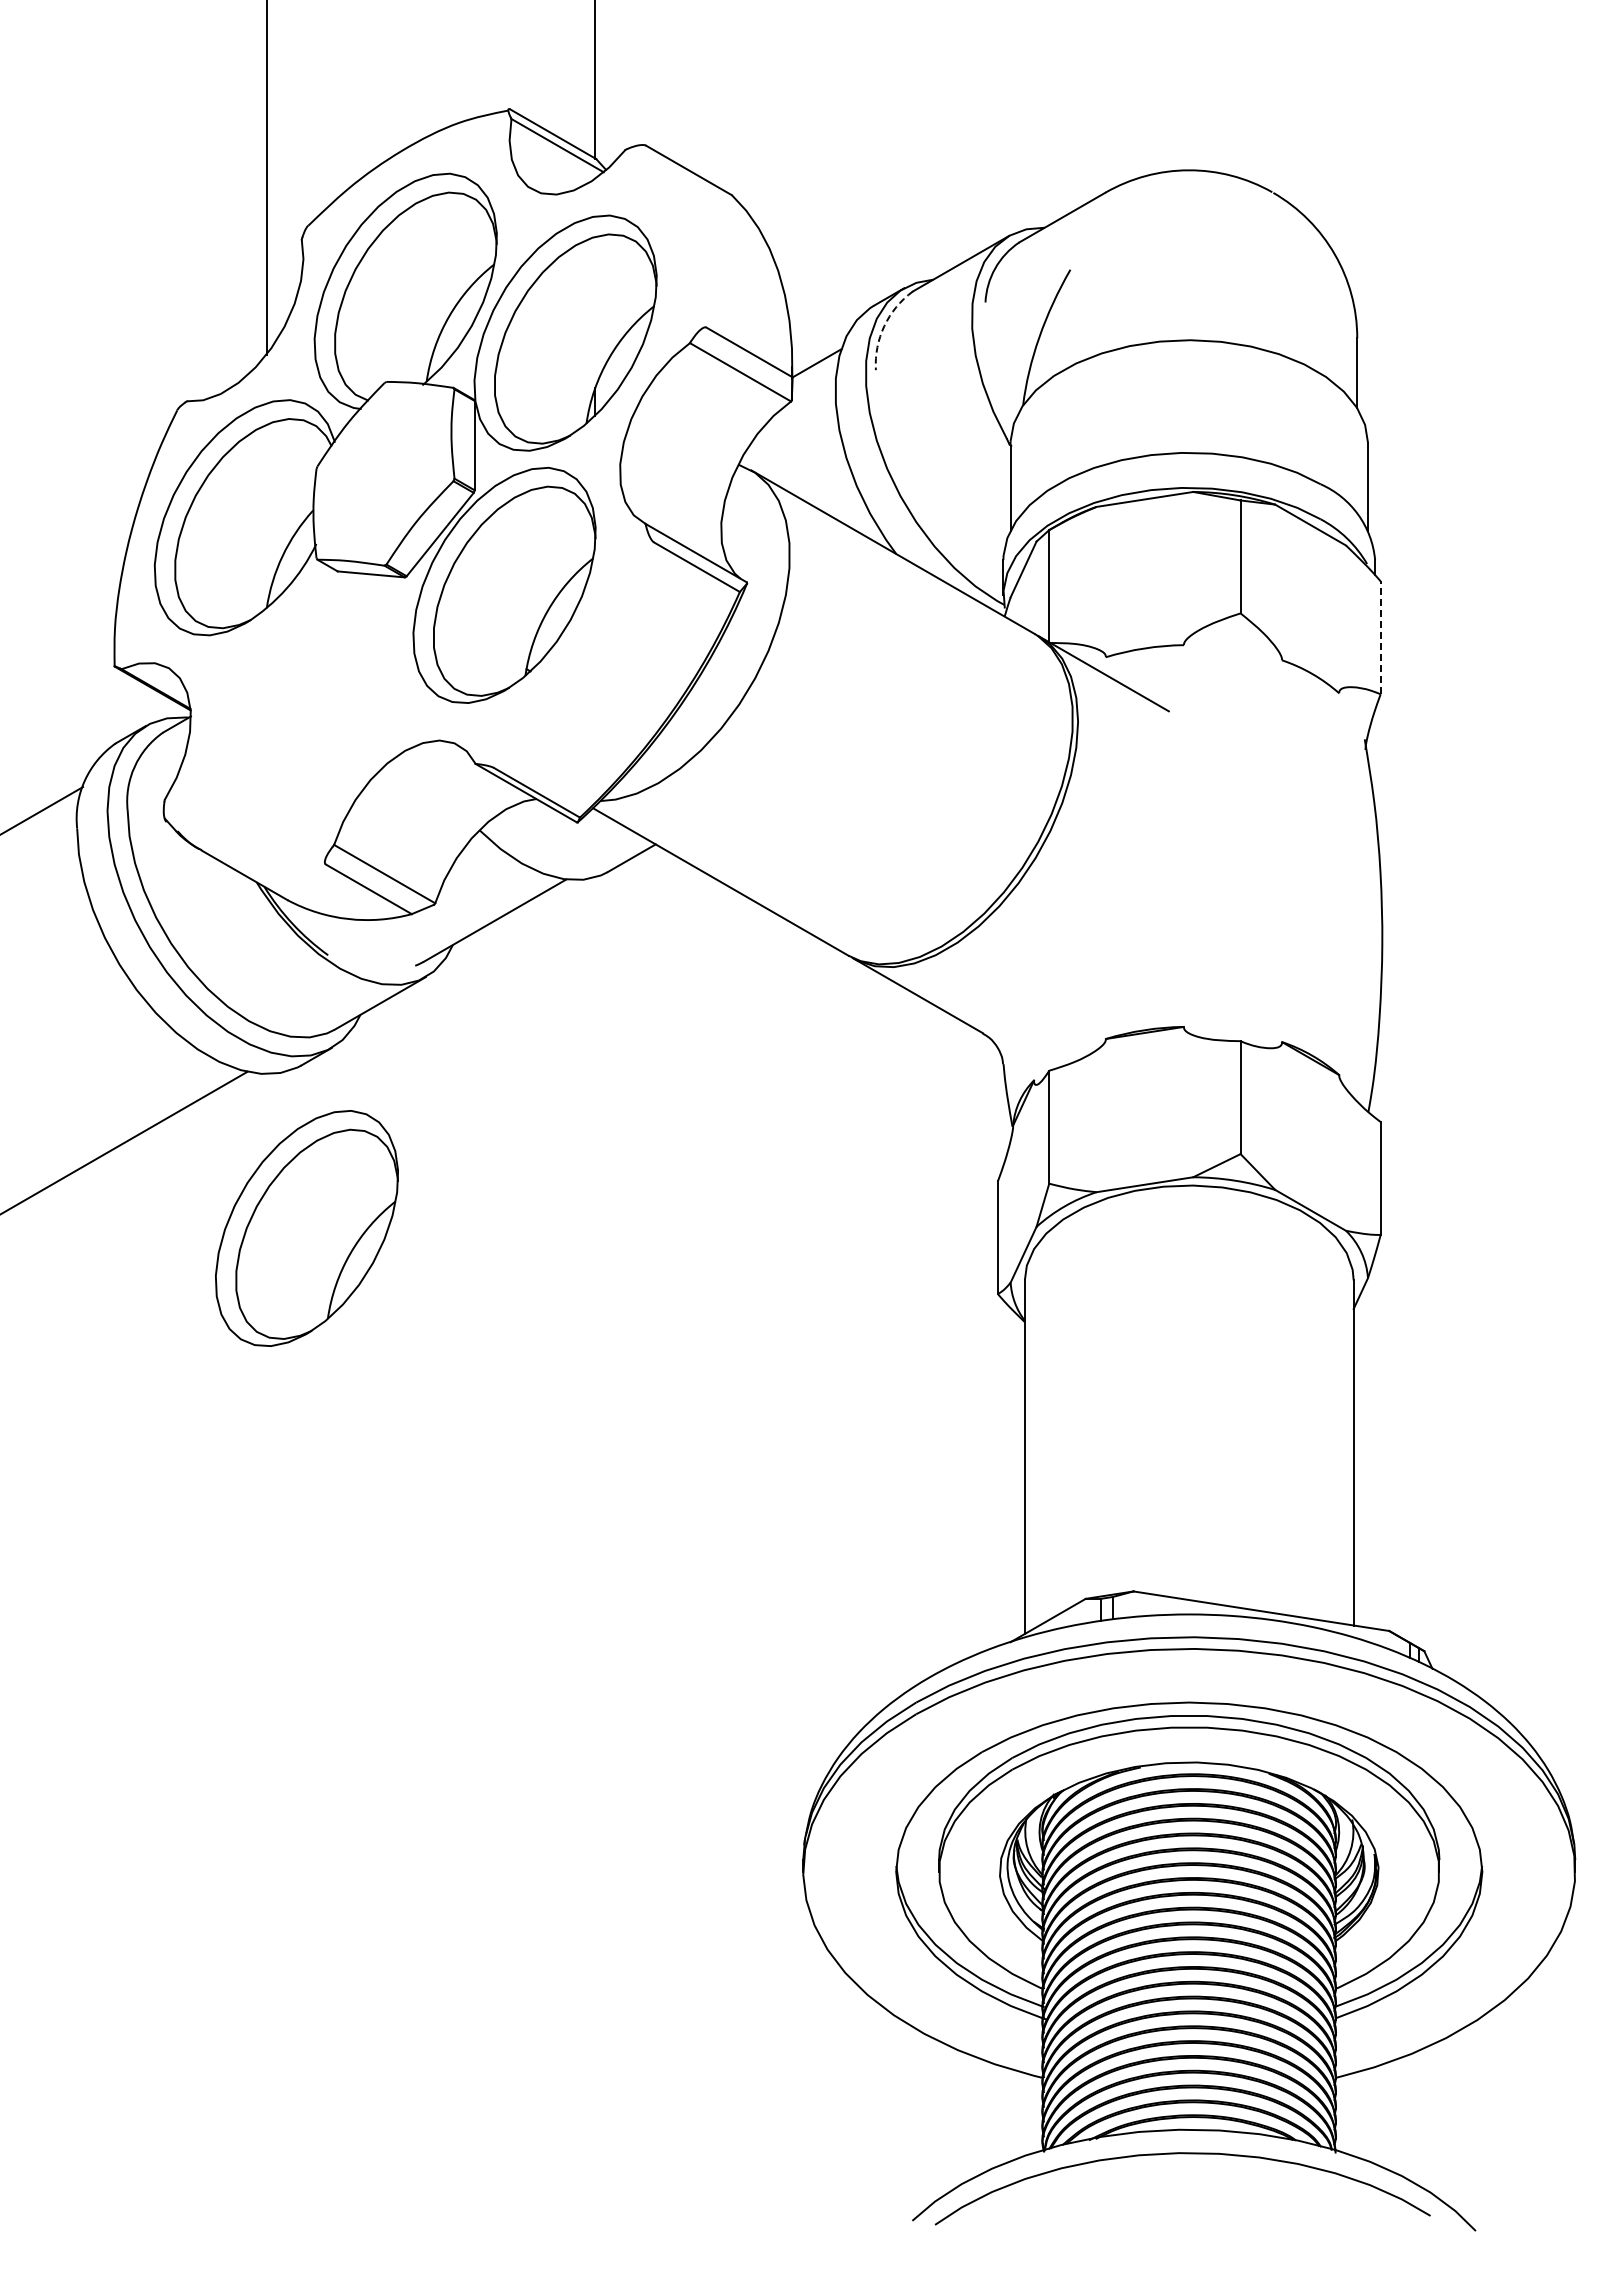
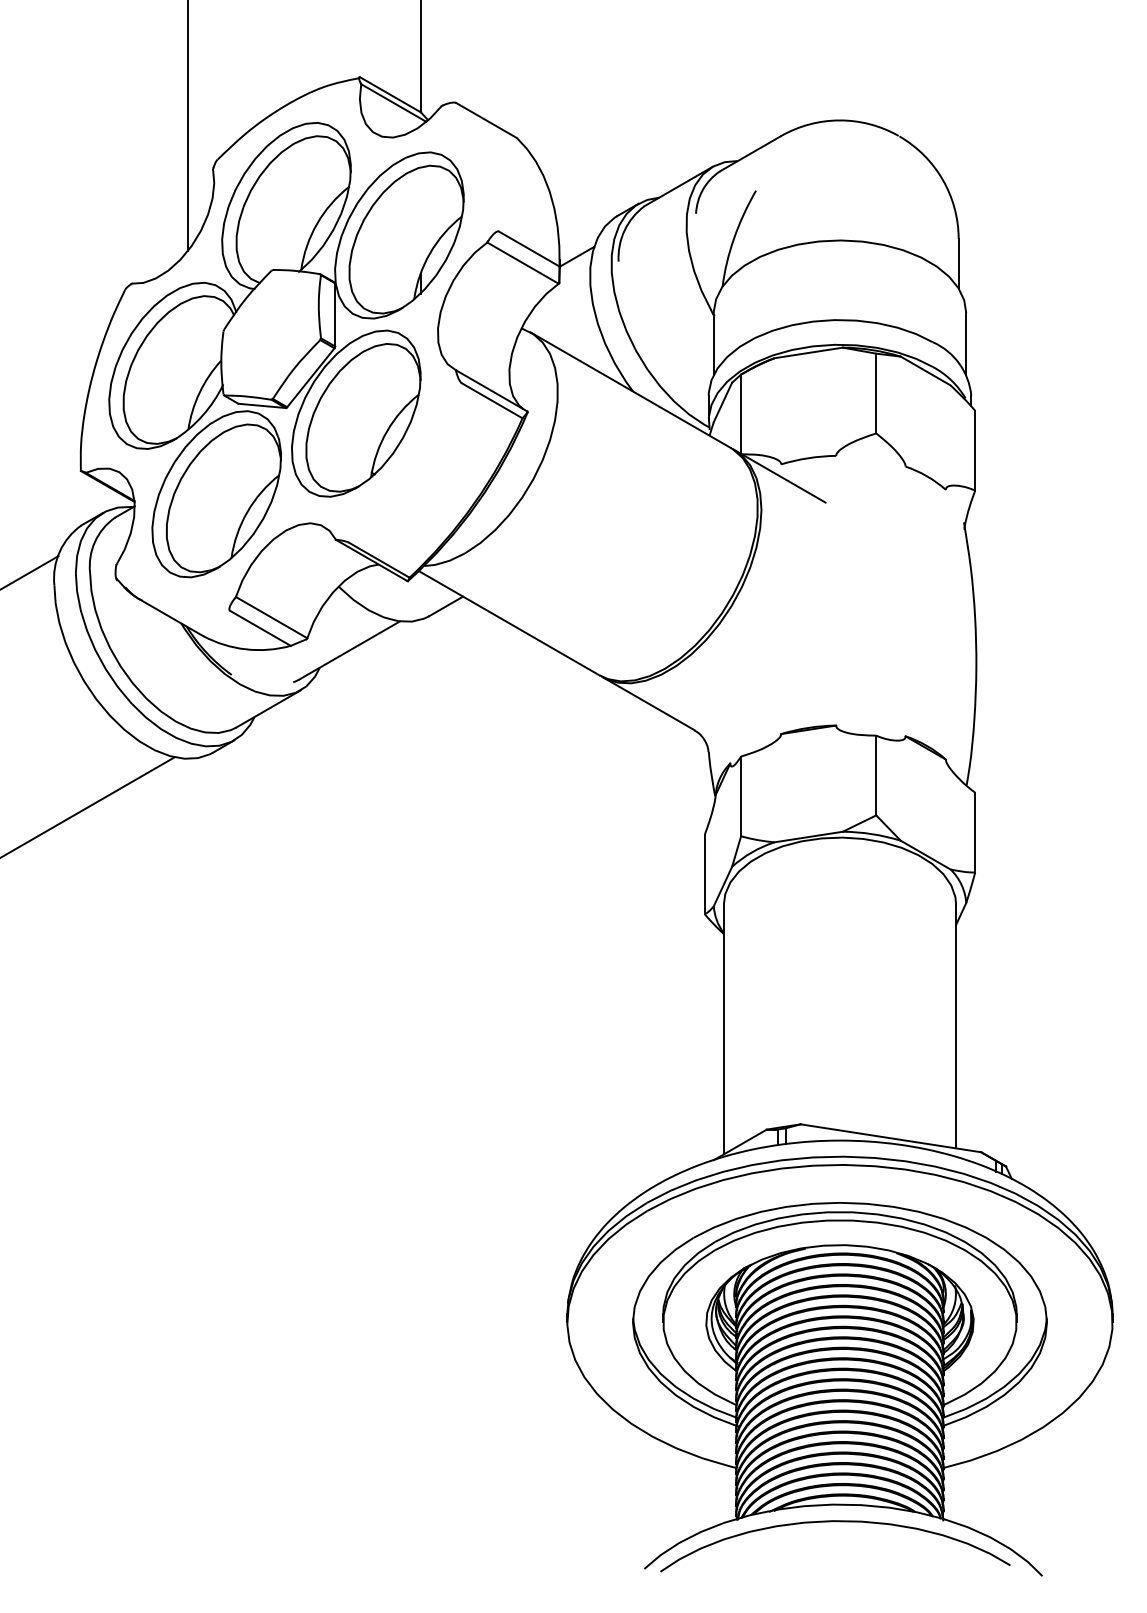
arc: (884, 326) -> (624, 230), dashed -> solid
line: (1380, 637) -> (975, 450), dashed -> solid
part: (306, 1228) -> (216, 494), moved

